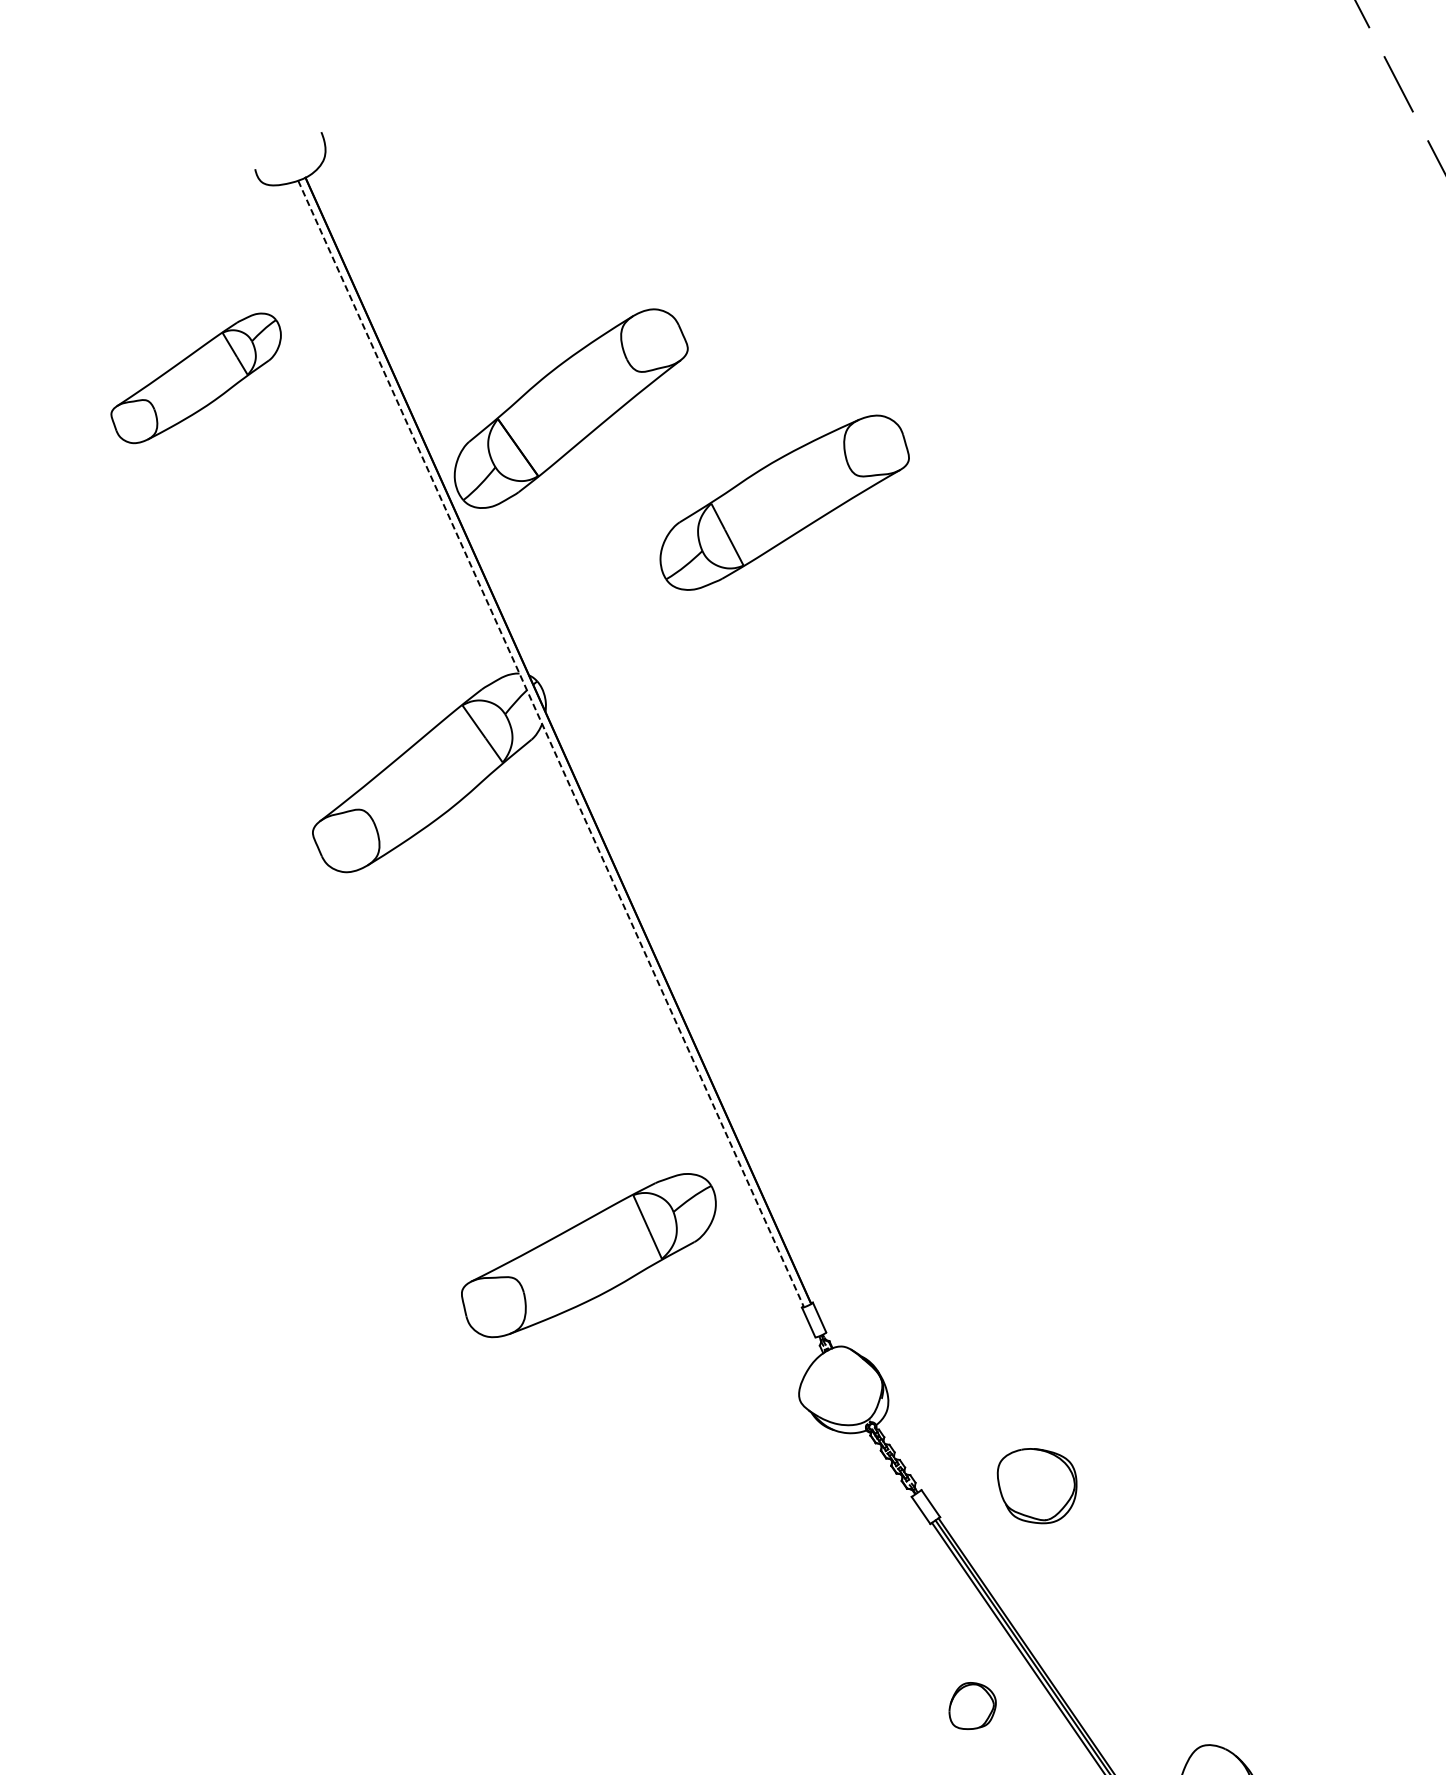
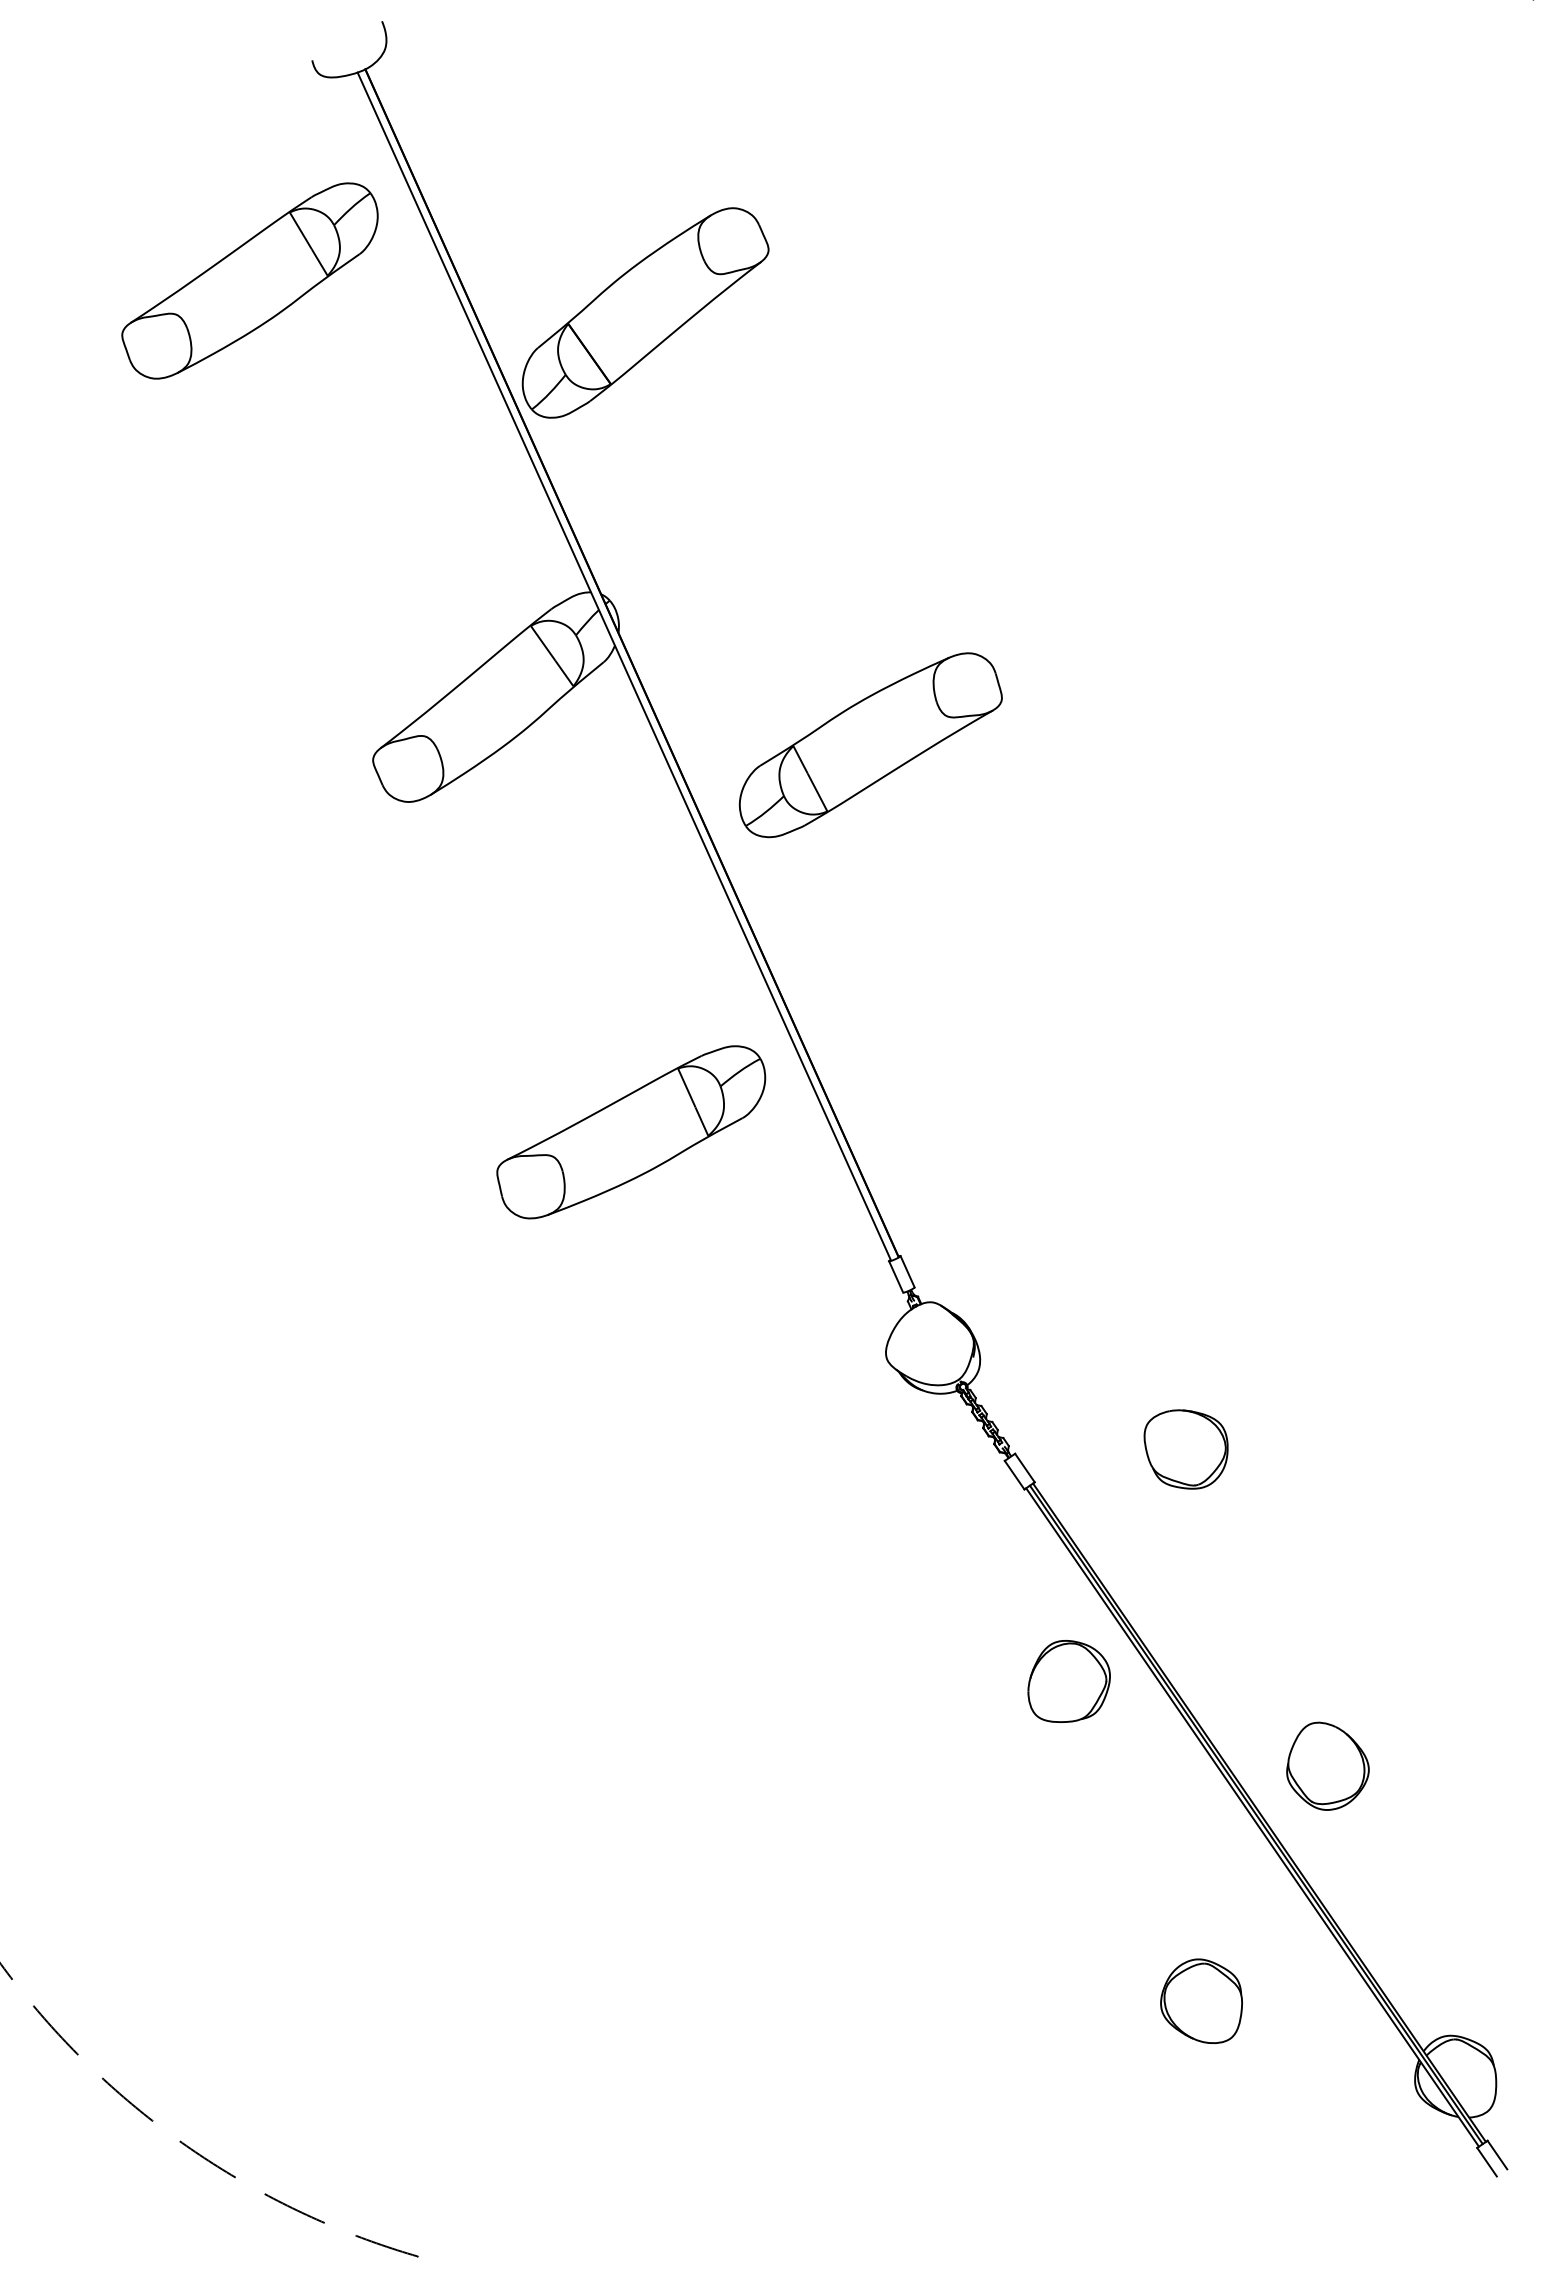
part: (195, 377) -> (249, 280), size x1.43
part: (784, 503) -> (870, 745), moved
line: (551, 743) -> (624, 666), dashed -> solid
part: (589, 1255) -> (631, 1132), moved
part: (1036, 1486) -> (1185, 1449), moved
part: (972, 1706) -> (1068, 1681), size x1.67

